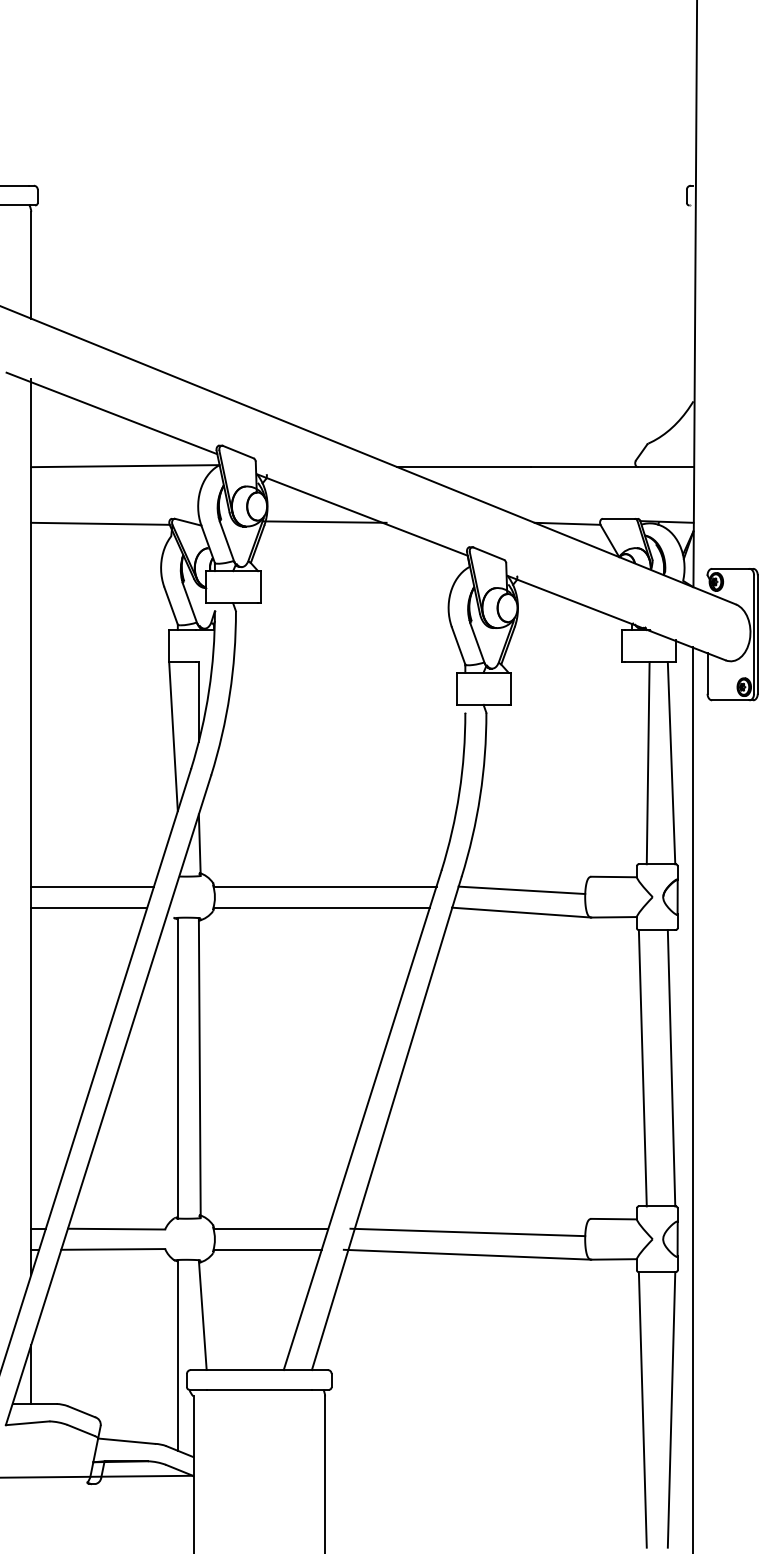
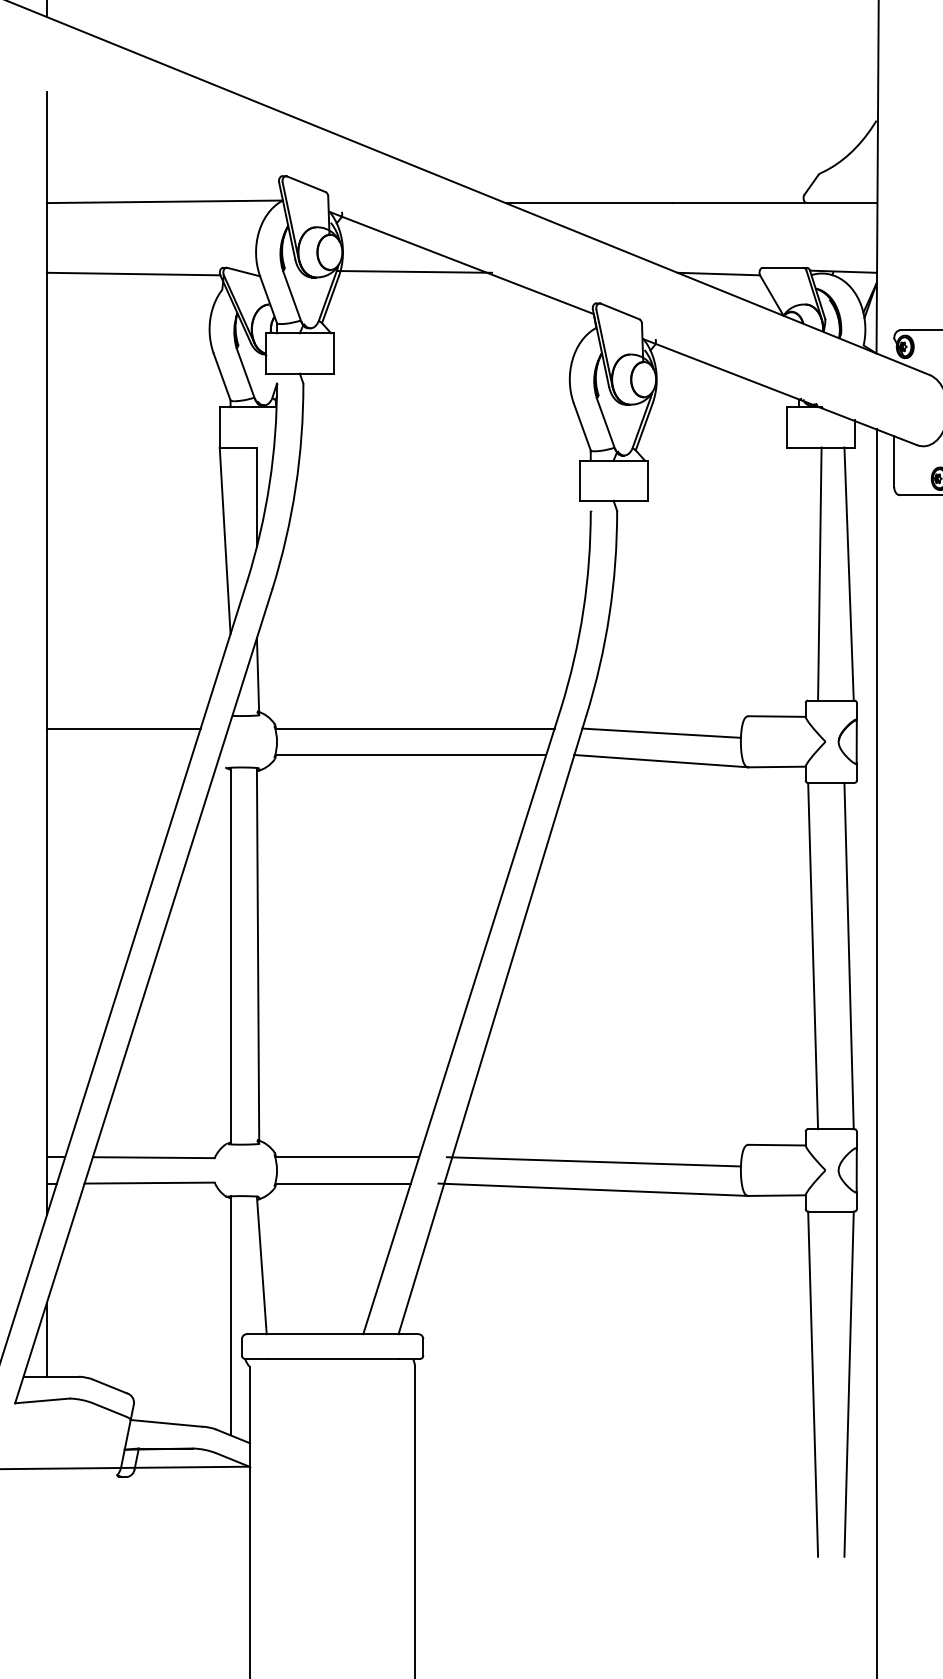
line: (111, 413) -> (147, 135), removed
line: (89, 907) -> (119, 754), removed

